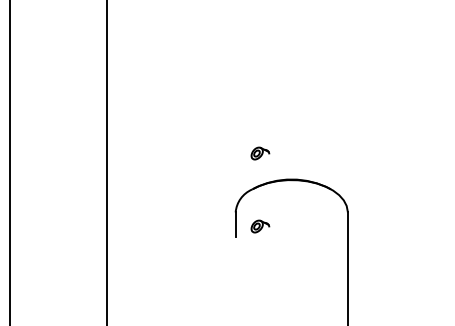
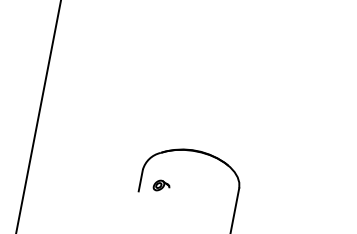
part: (260, 153) -> (173, 123), removed

